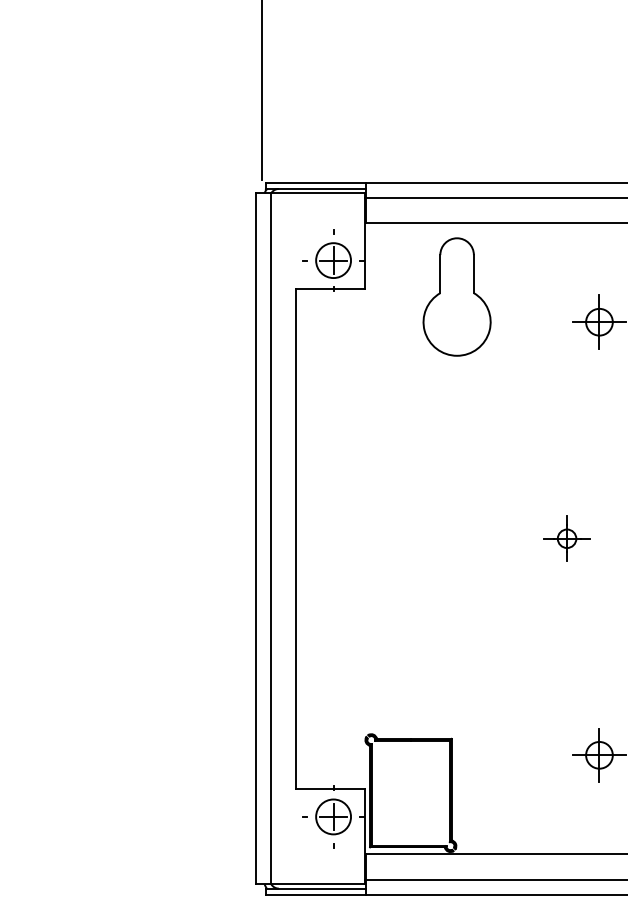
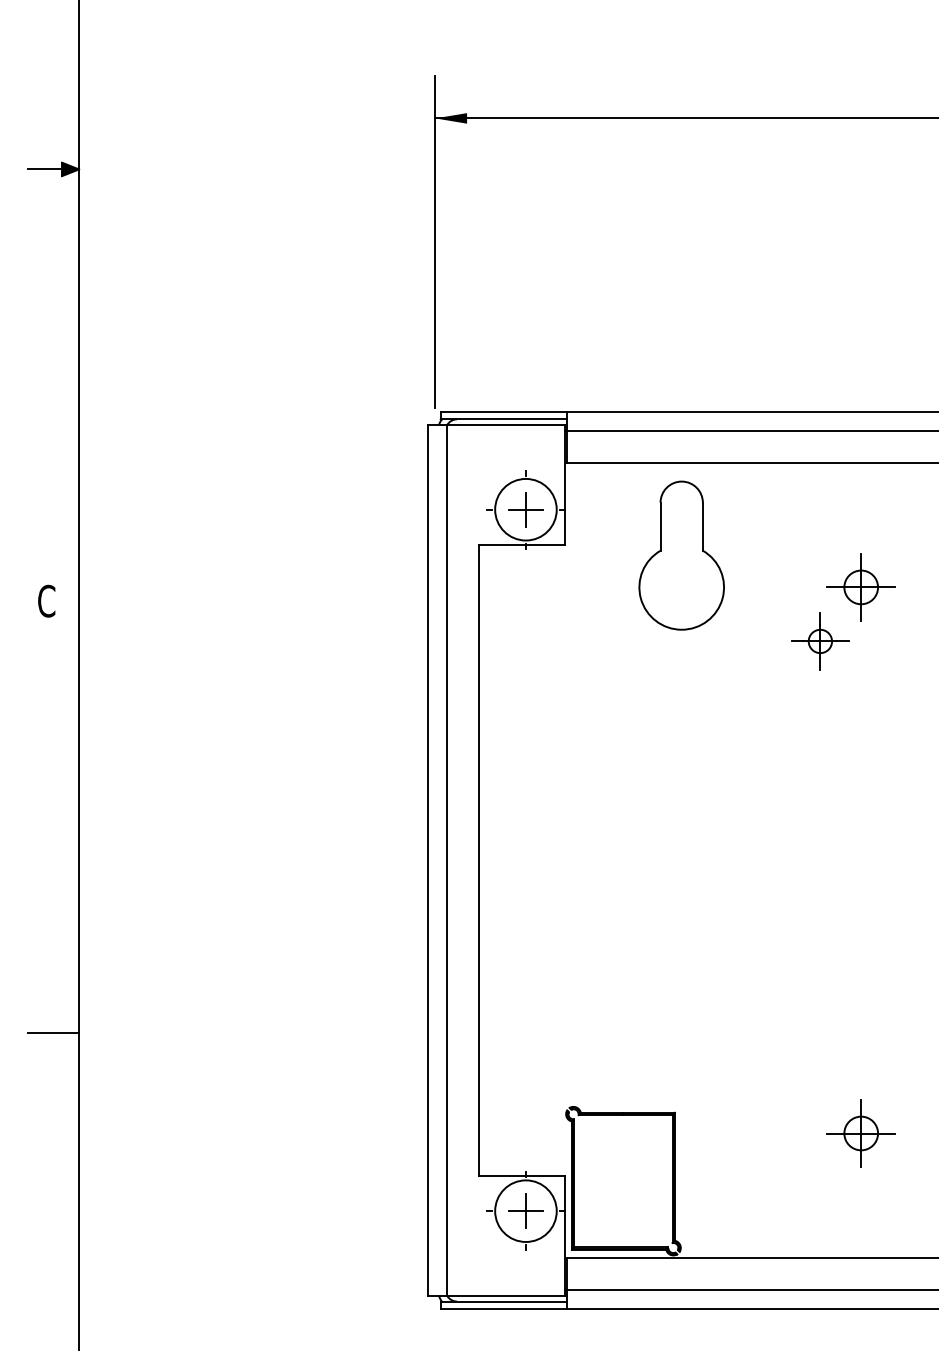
circle: (333, 260) -> (525, 509), size x1.4
part: (567, 538) -> (820, 641), moved
circle: (333, 817) -> (525, 1211), size x1.4

